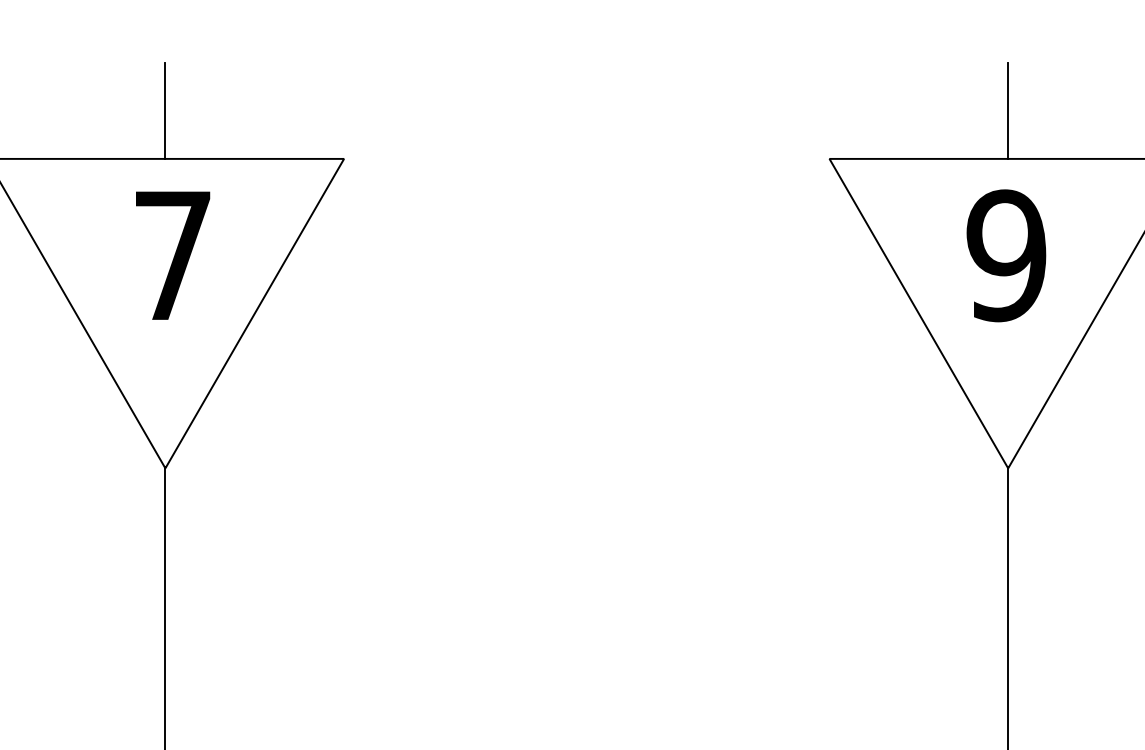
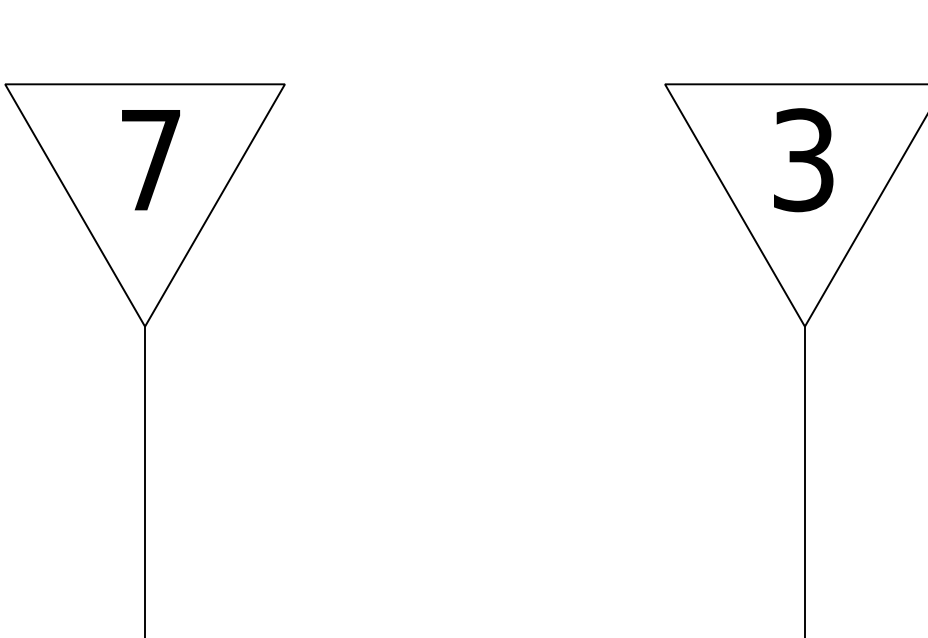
line: (165, 110) -> (145, 46), removed
line: (1007, 110) -> (804, 46), removed
text: (1006, 256) -> (803, 160), 9 -> 3

